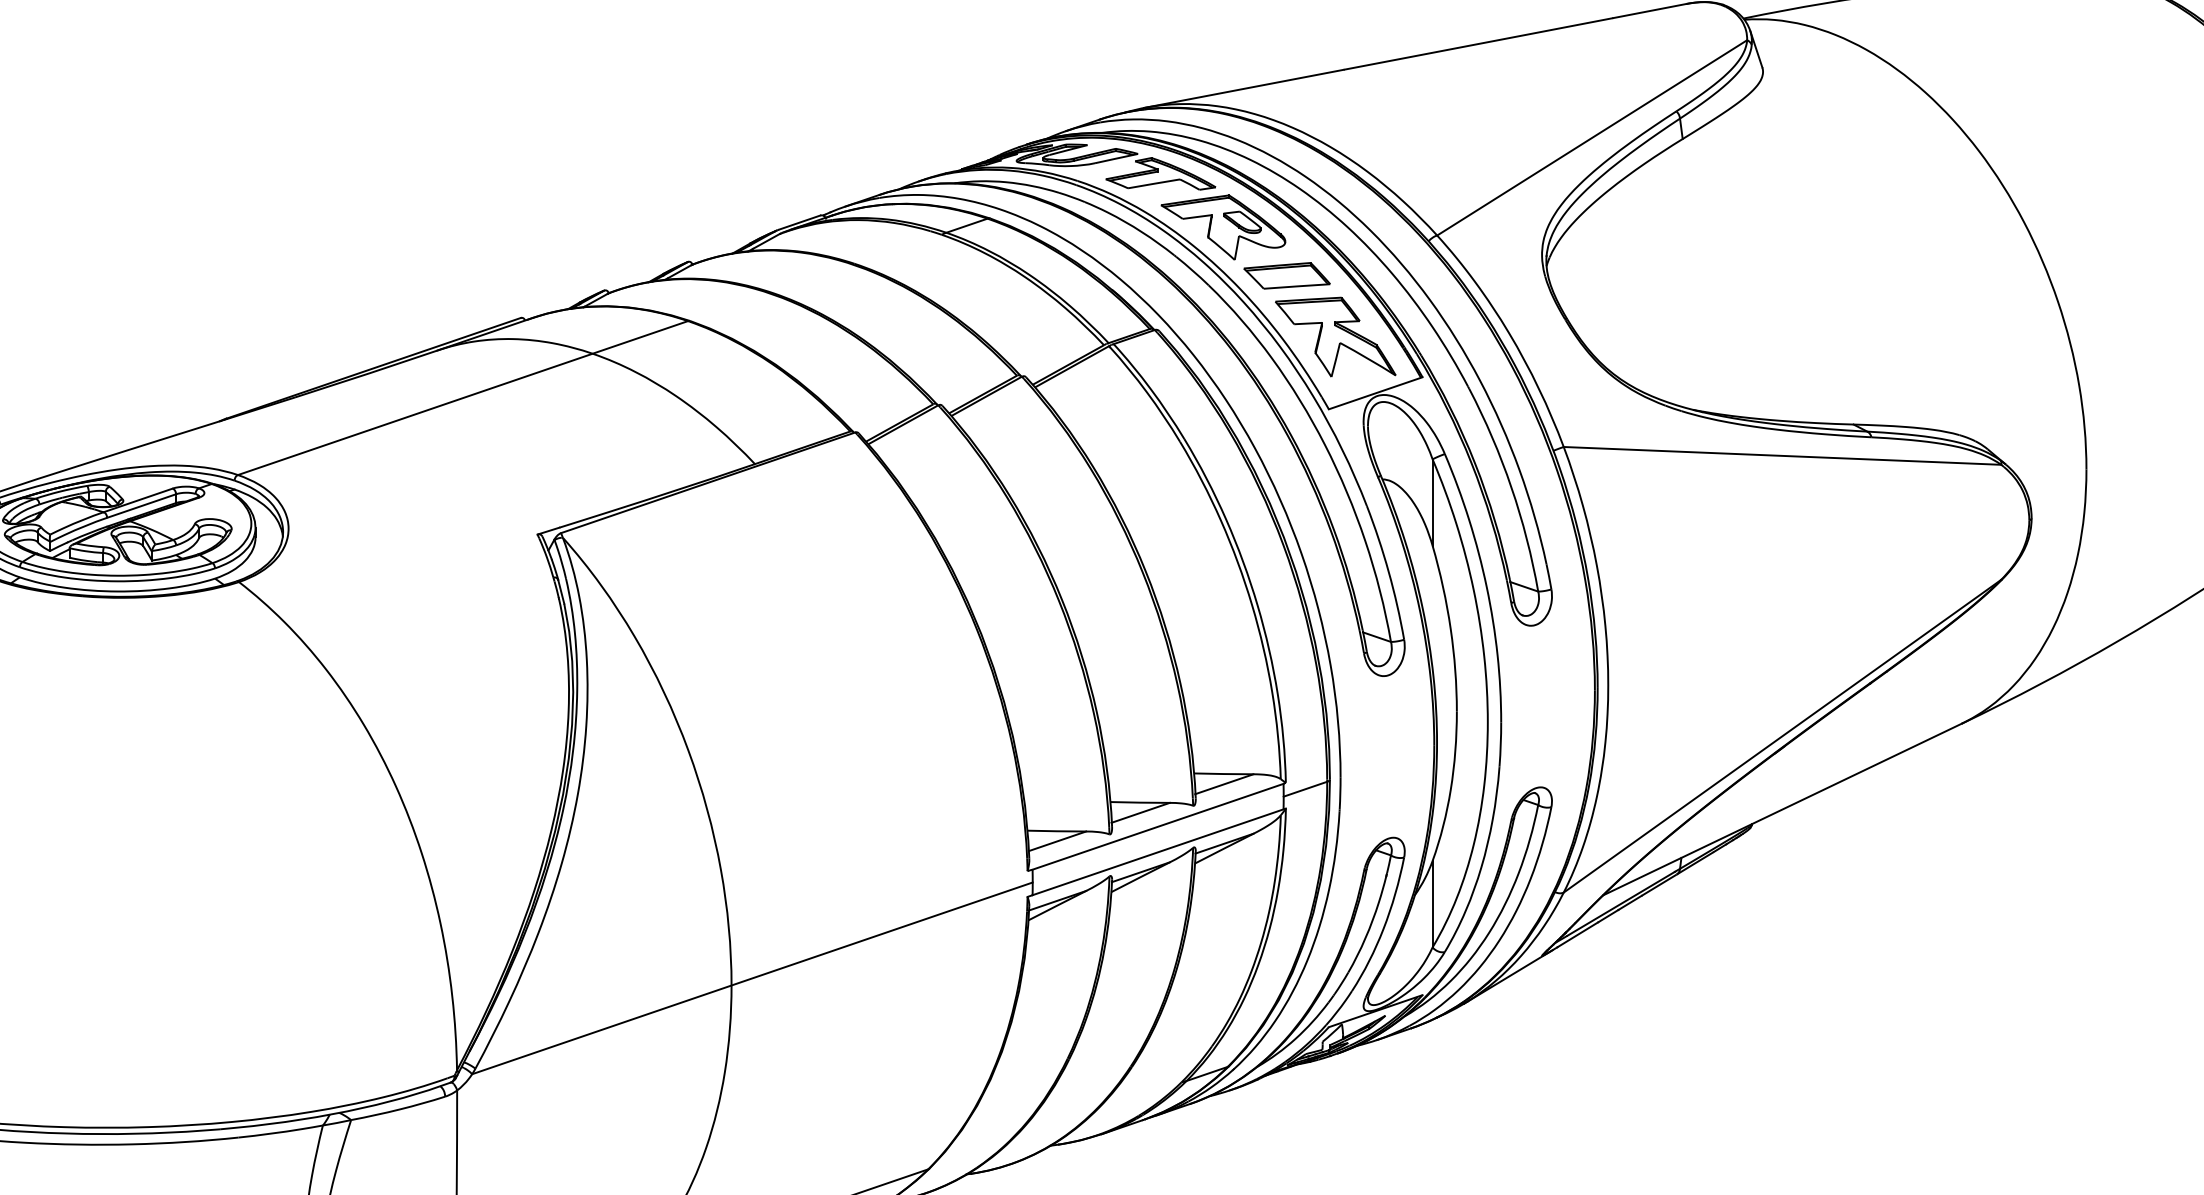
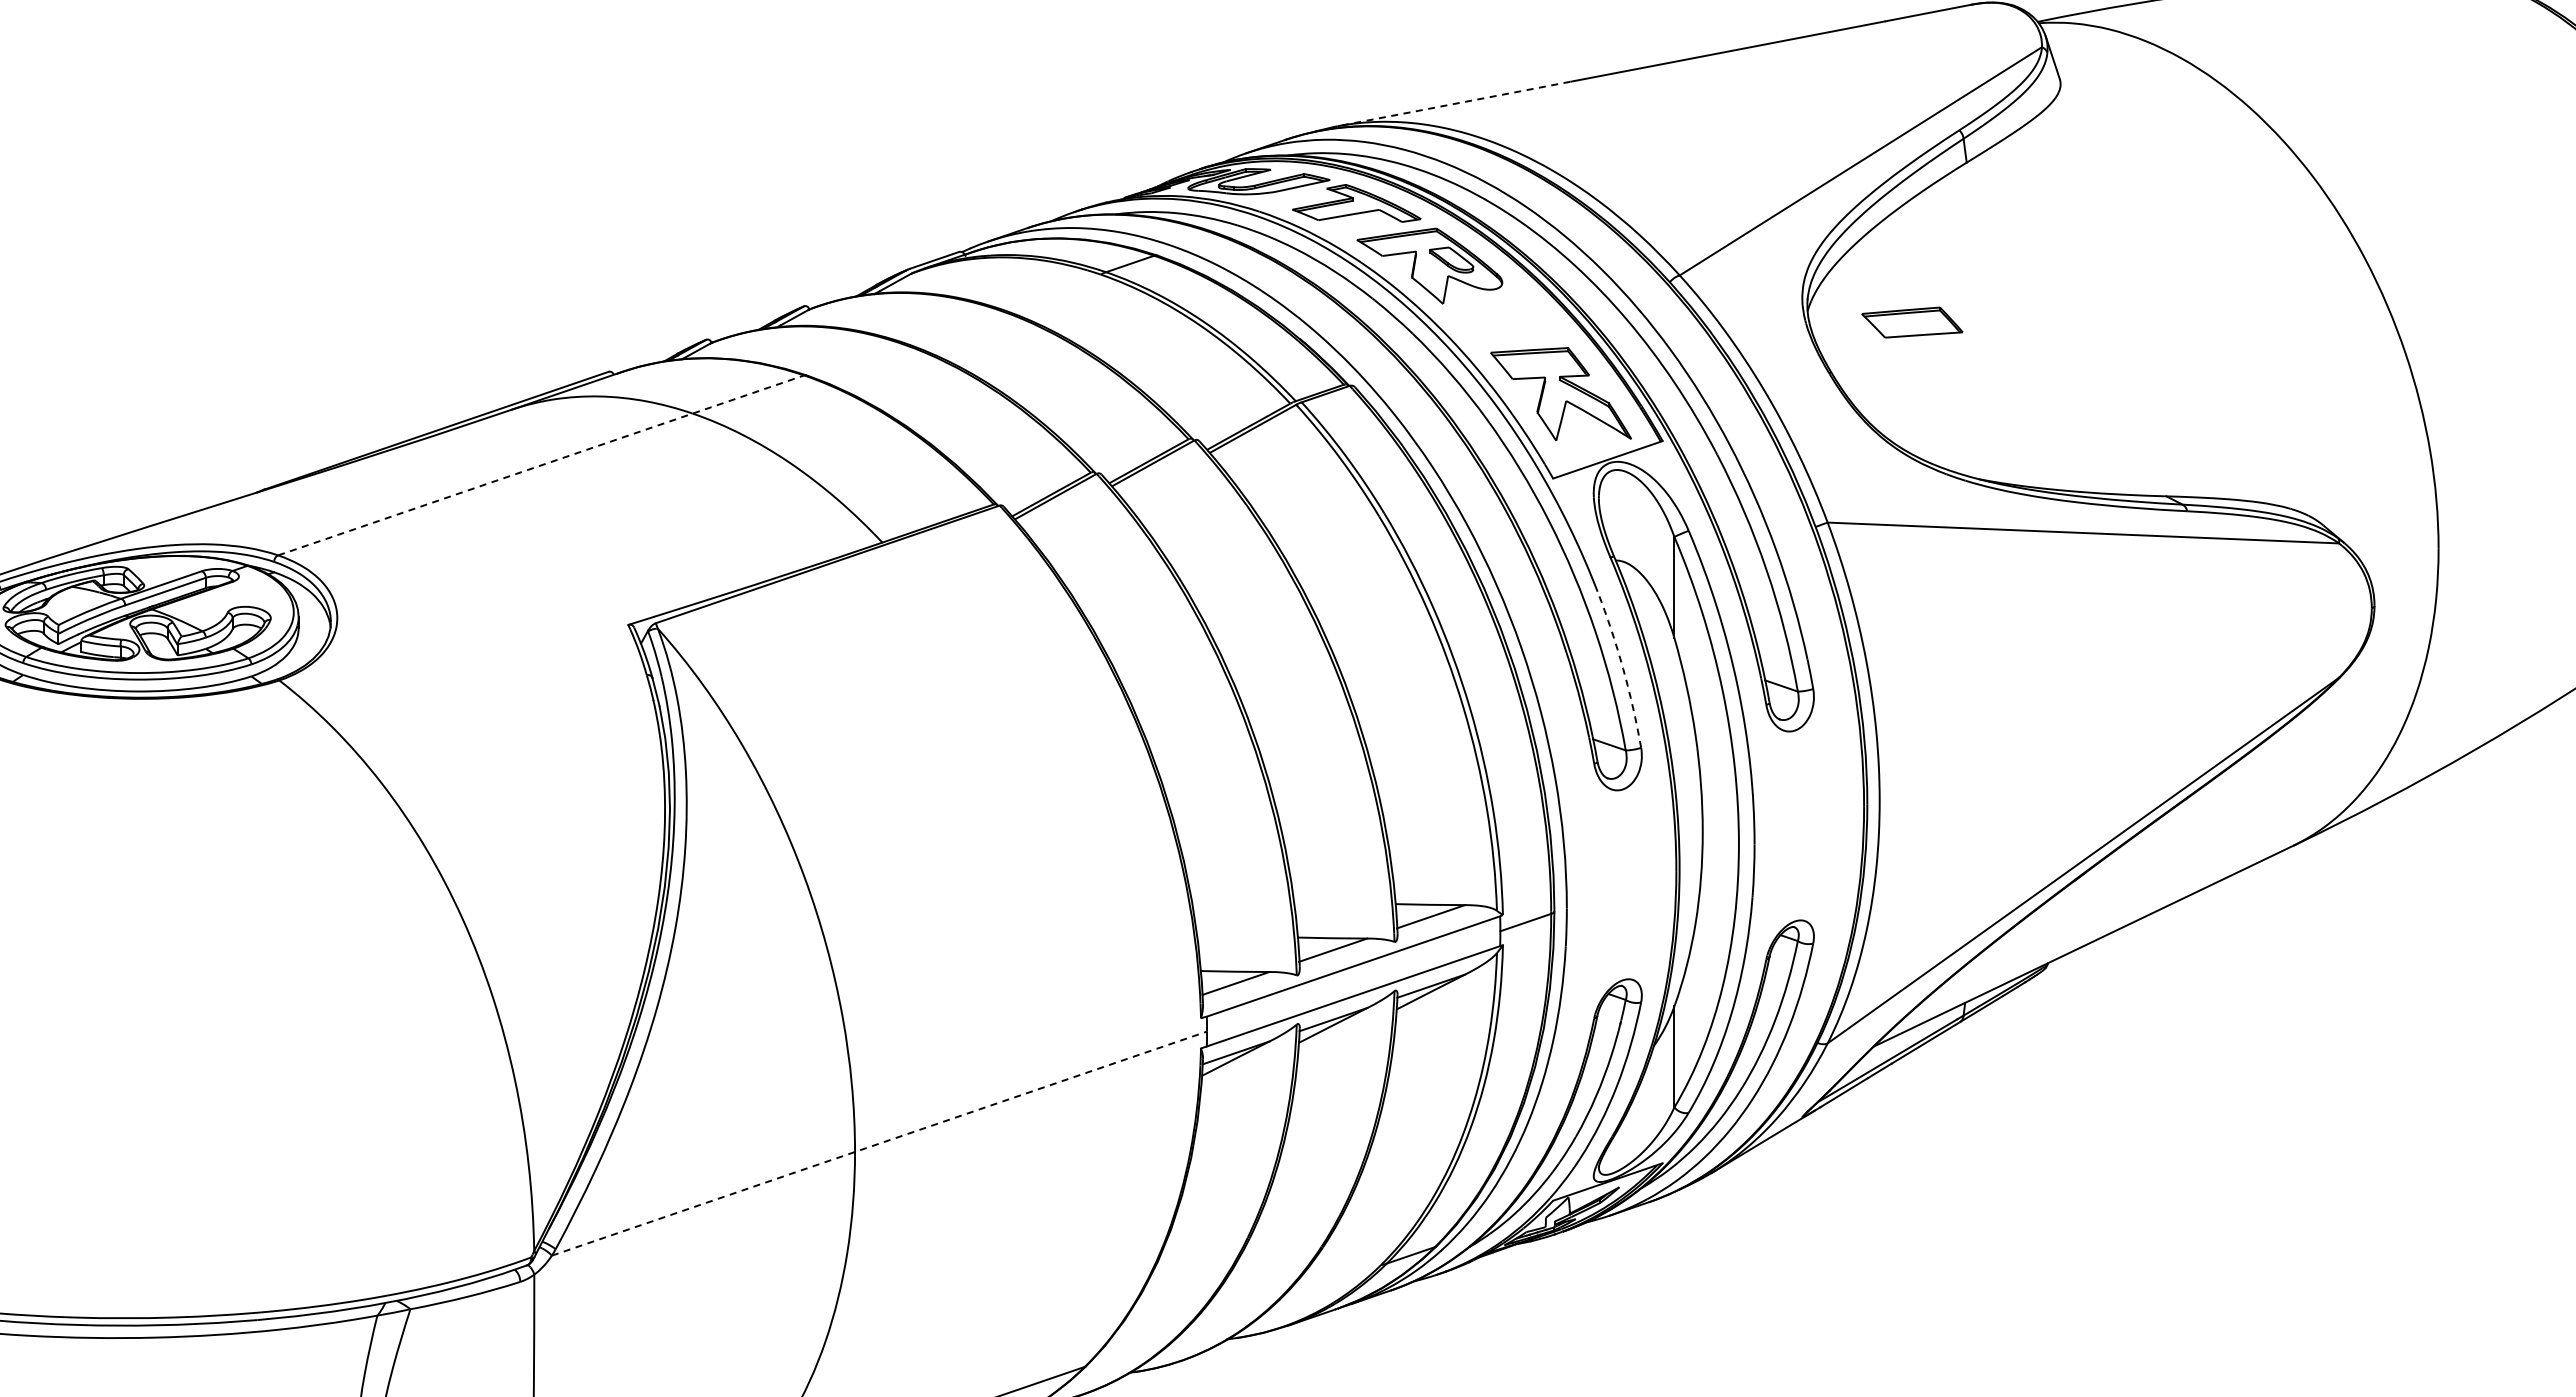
line: (1243, 89) -> (1453, 104), solid -> dashed
part: (1287, 275) -> (1912, 322), moved
line: (463, 398) -> (541, 465), solid -> dashed
arc: (1389, 571) -> (1623, 668), solid -> dashed
line: (752, 978) -> (879, 1143), solid -> dashed

